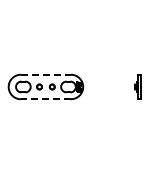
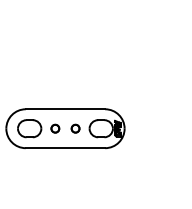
line: (45, 74) -> (64, 108), dashed -> solid
line: (45, 99) -> (64, 148), dashed -> solid

